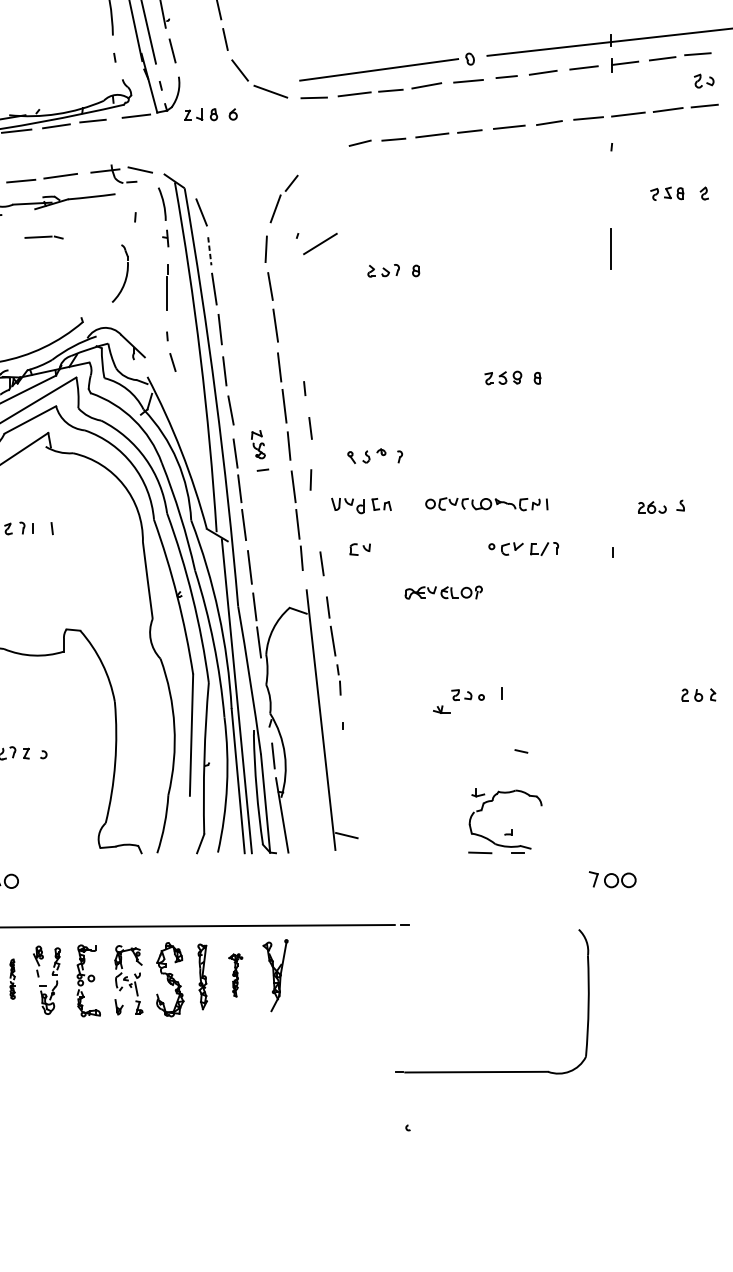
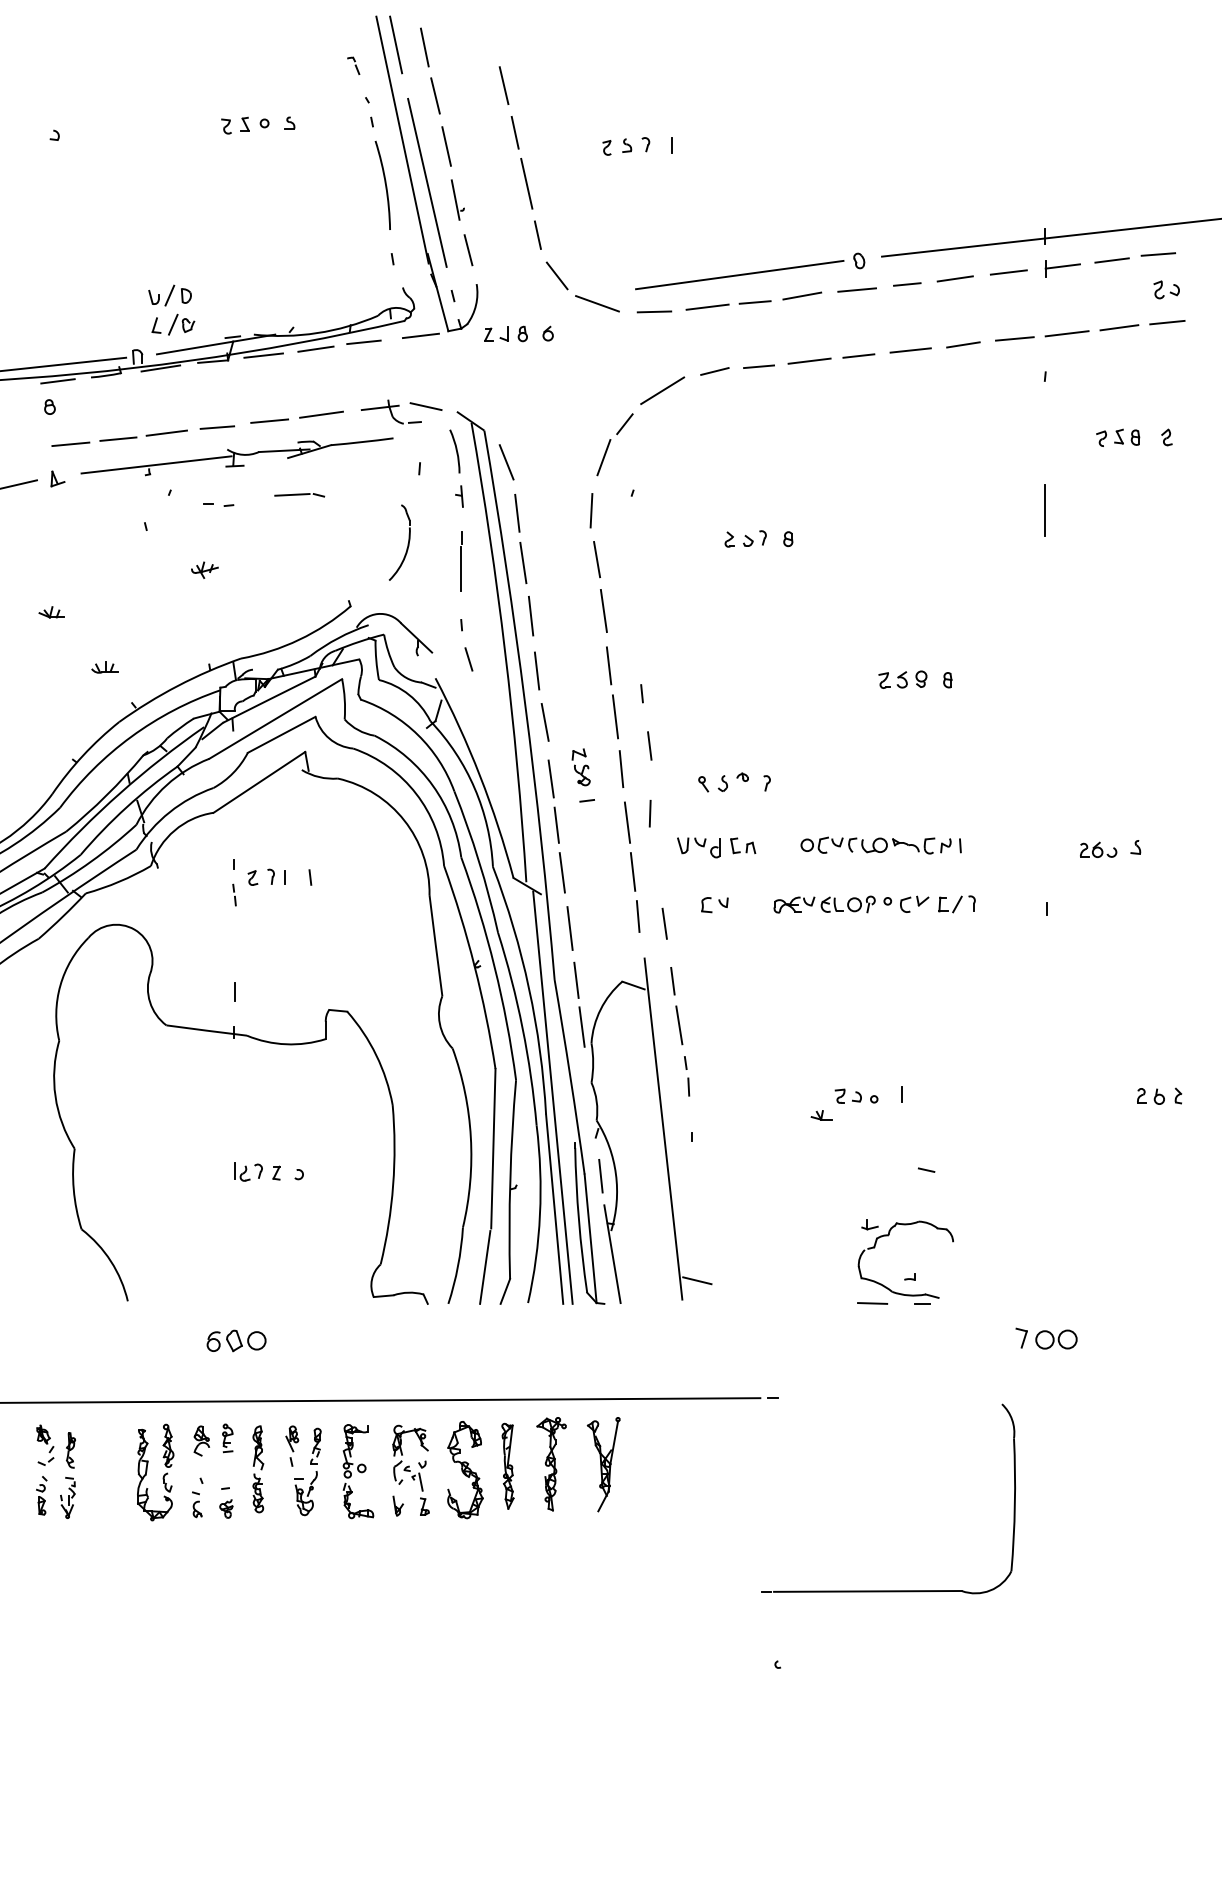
line: (320, 243) -> (662, 390), moved
line: (209, 251) -> (517, 513), dashed -> solid
part: (443, 592) -> (824, 904), moved
line: (185, 825) -> (485, 1267), added
part: (235, 975) -> (551, 1464), size x1.67
part: (12, 979) -> (258, 1469), size x1.67

